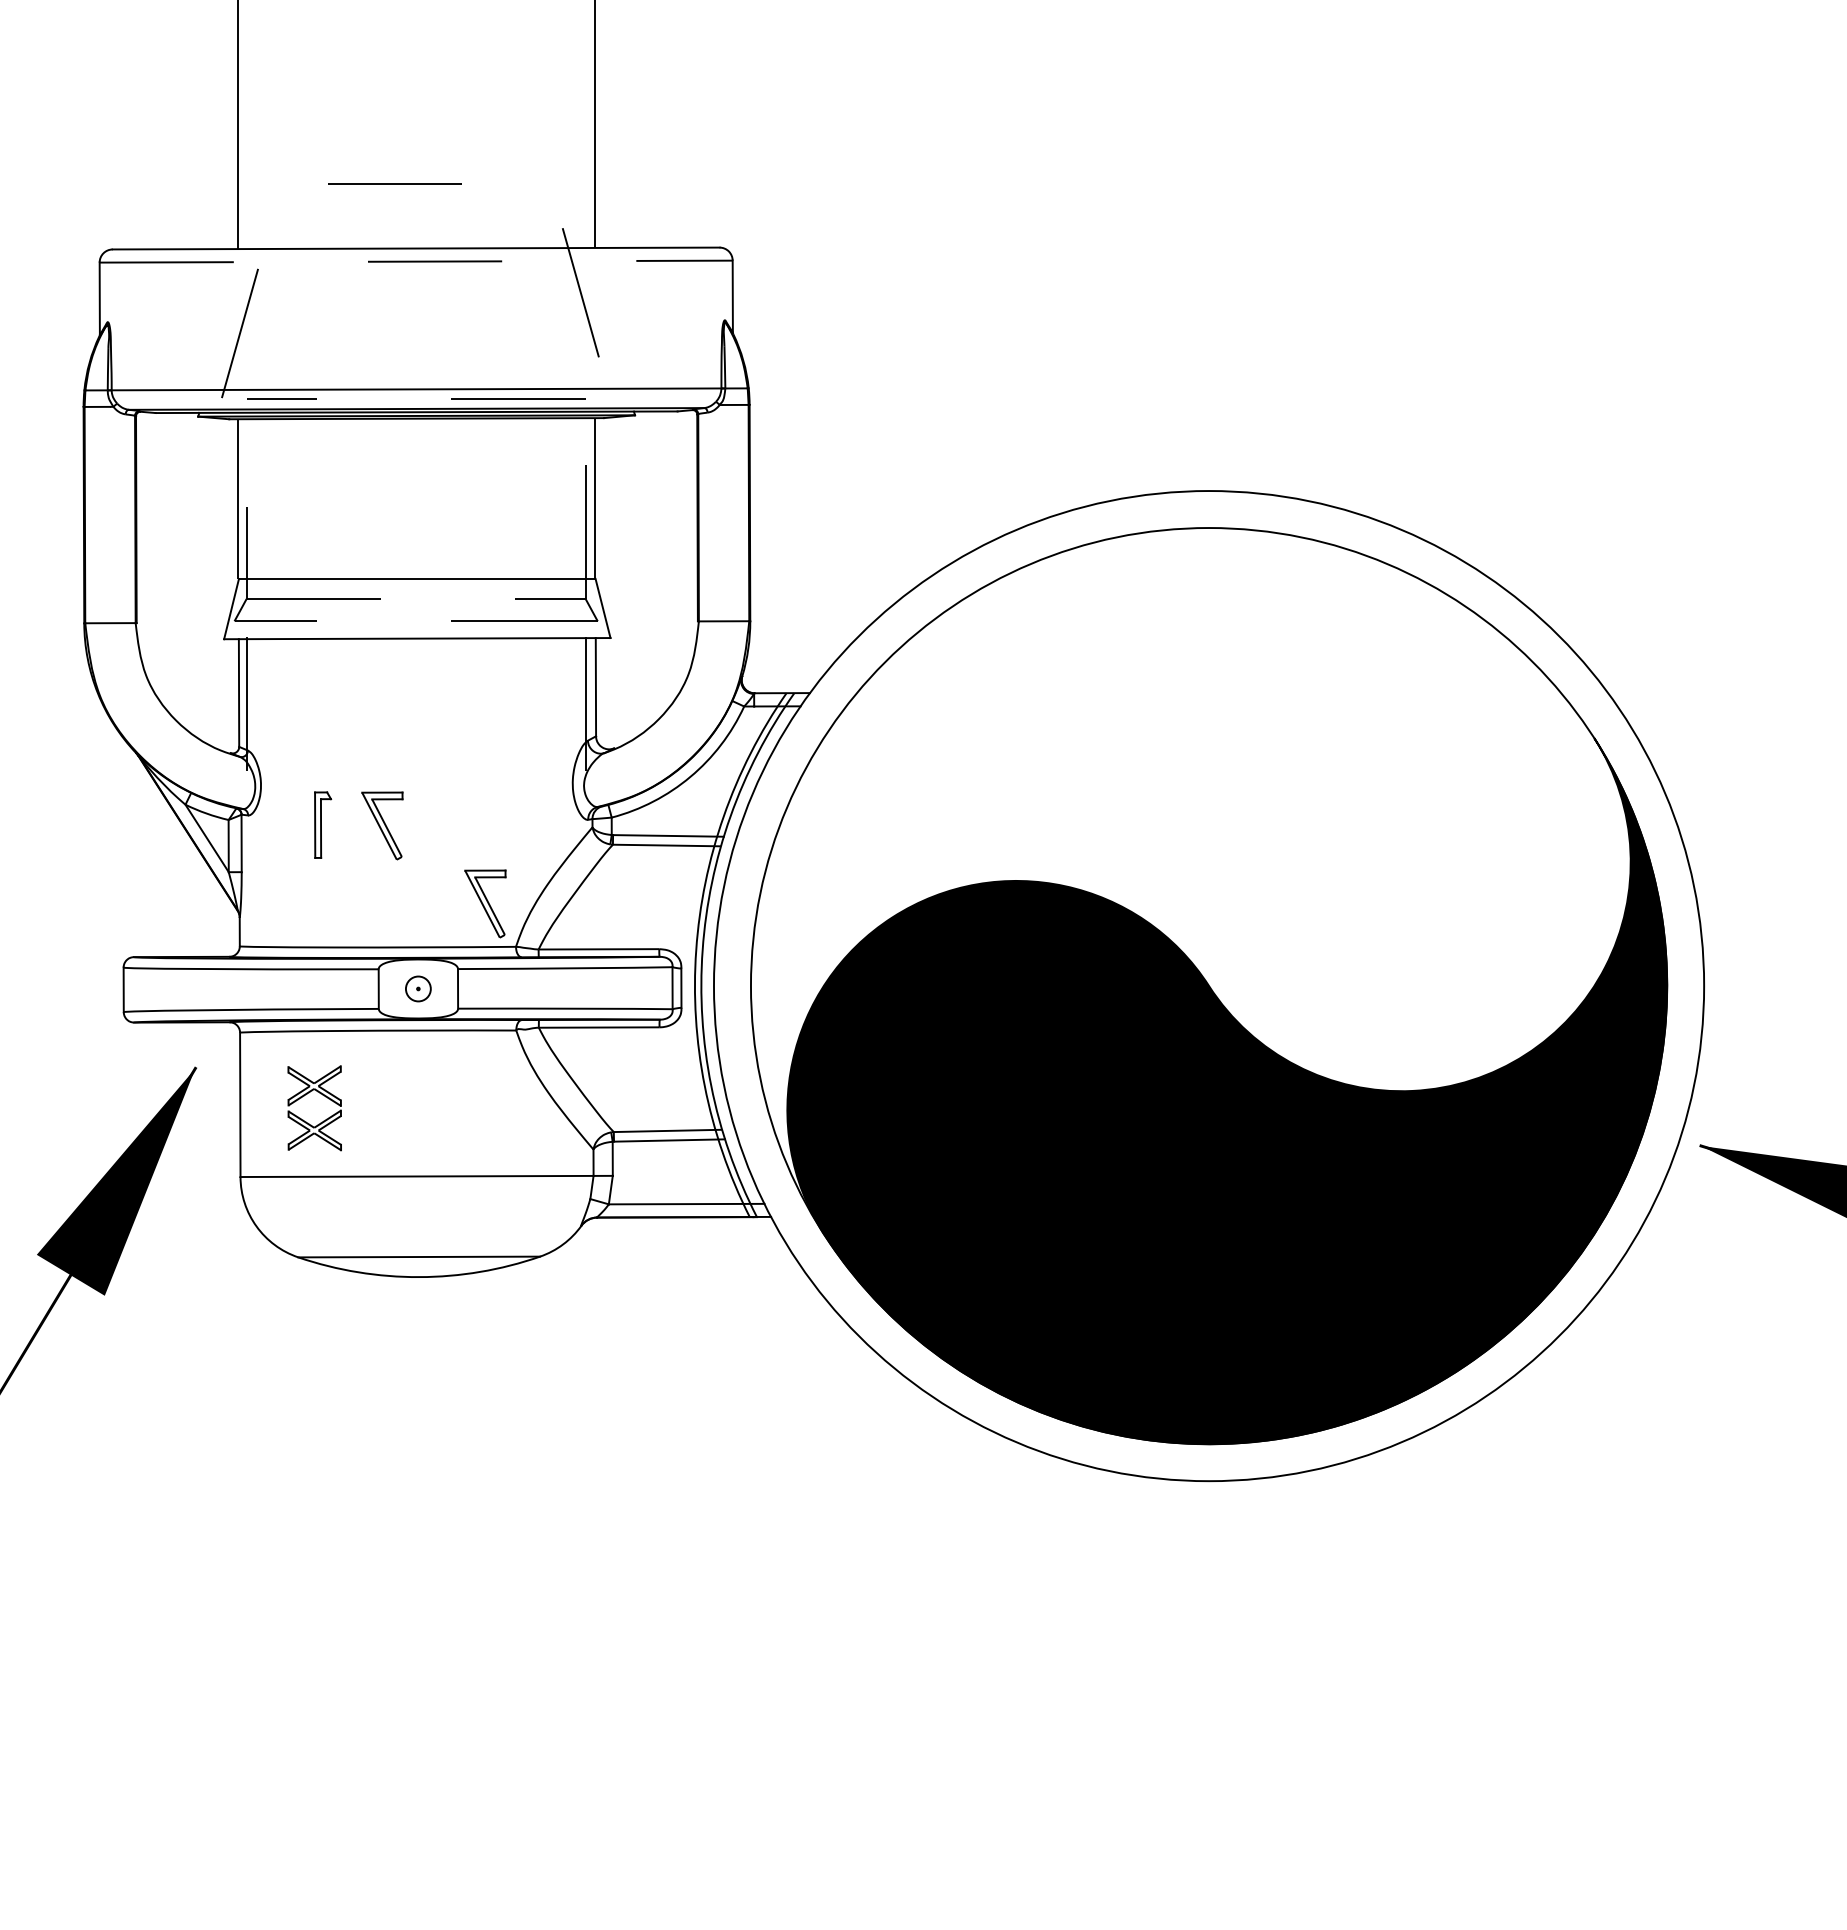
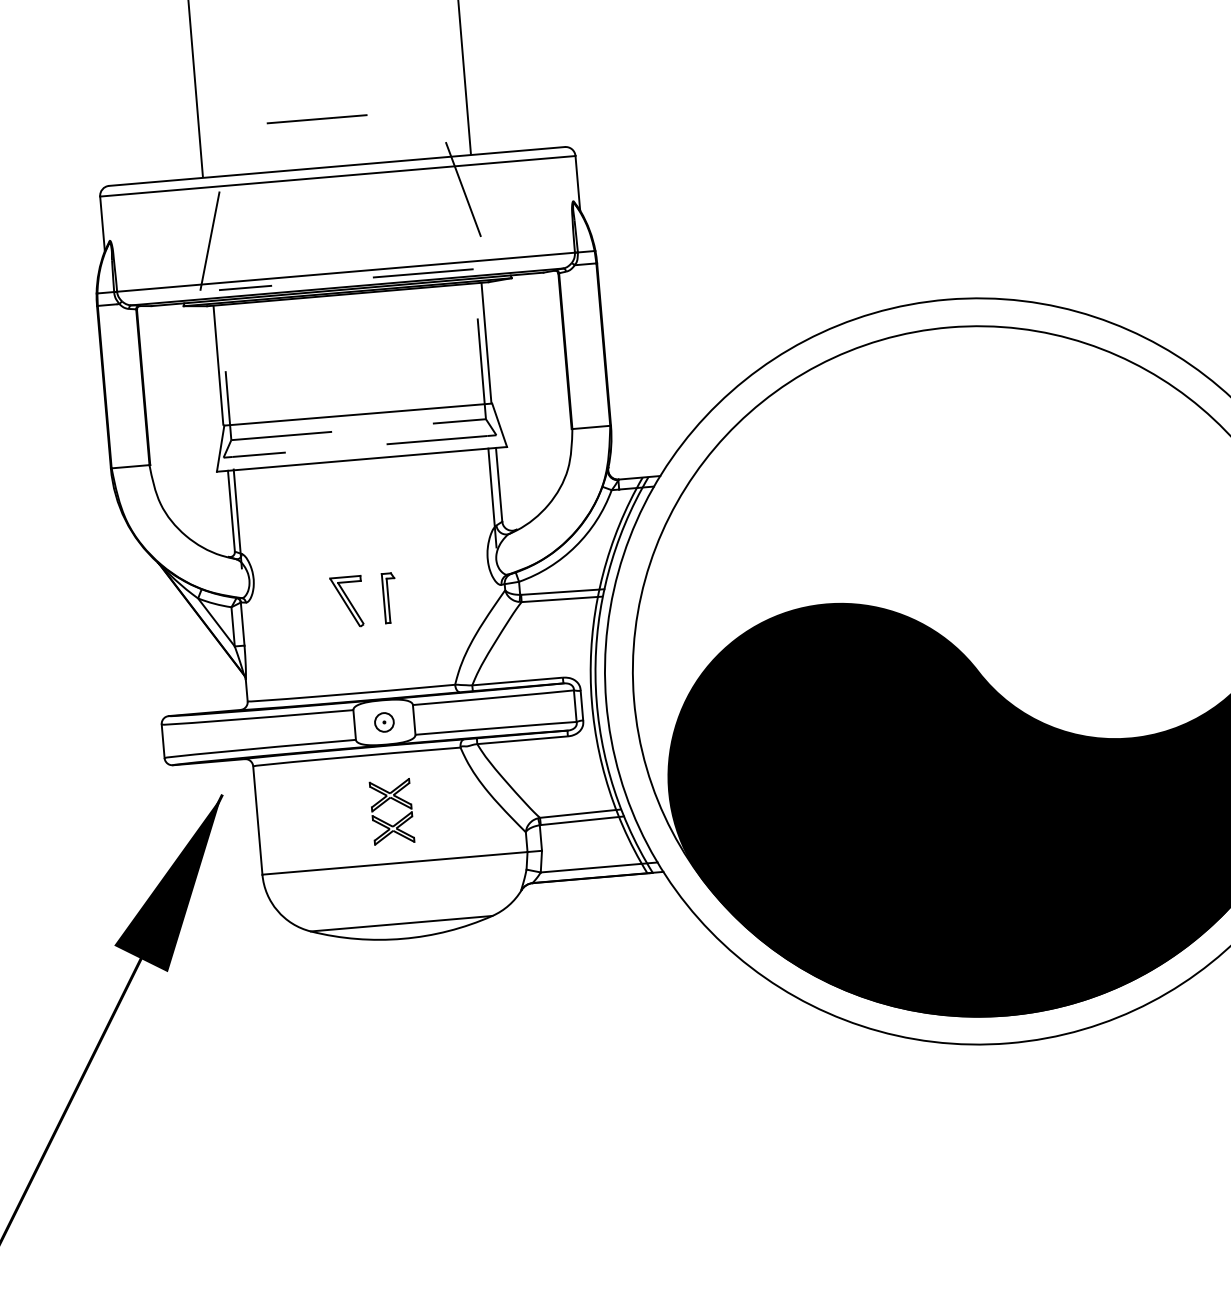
line: (416, 261) -> (338, 176), dashed -> solid
part: (323, 824) -> (390, 597), moved
part: (485, 903) -> (429, 654), removed
part: (323, 1120) -> (399, 820), moved

